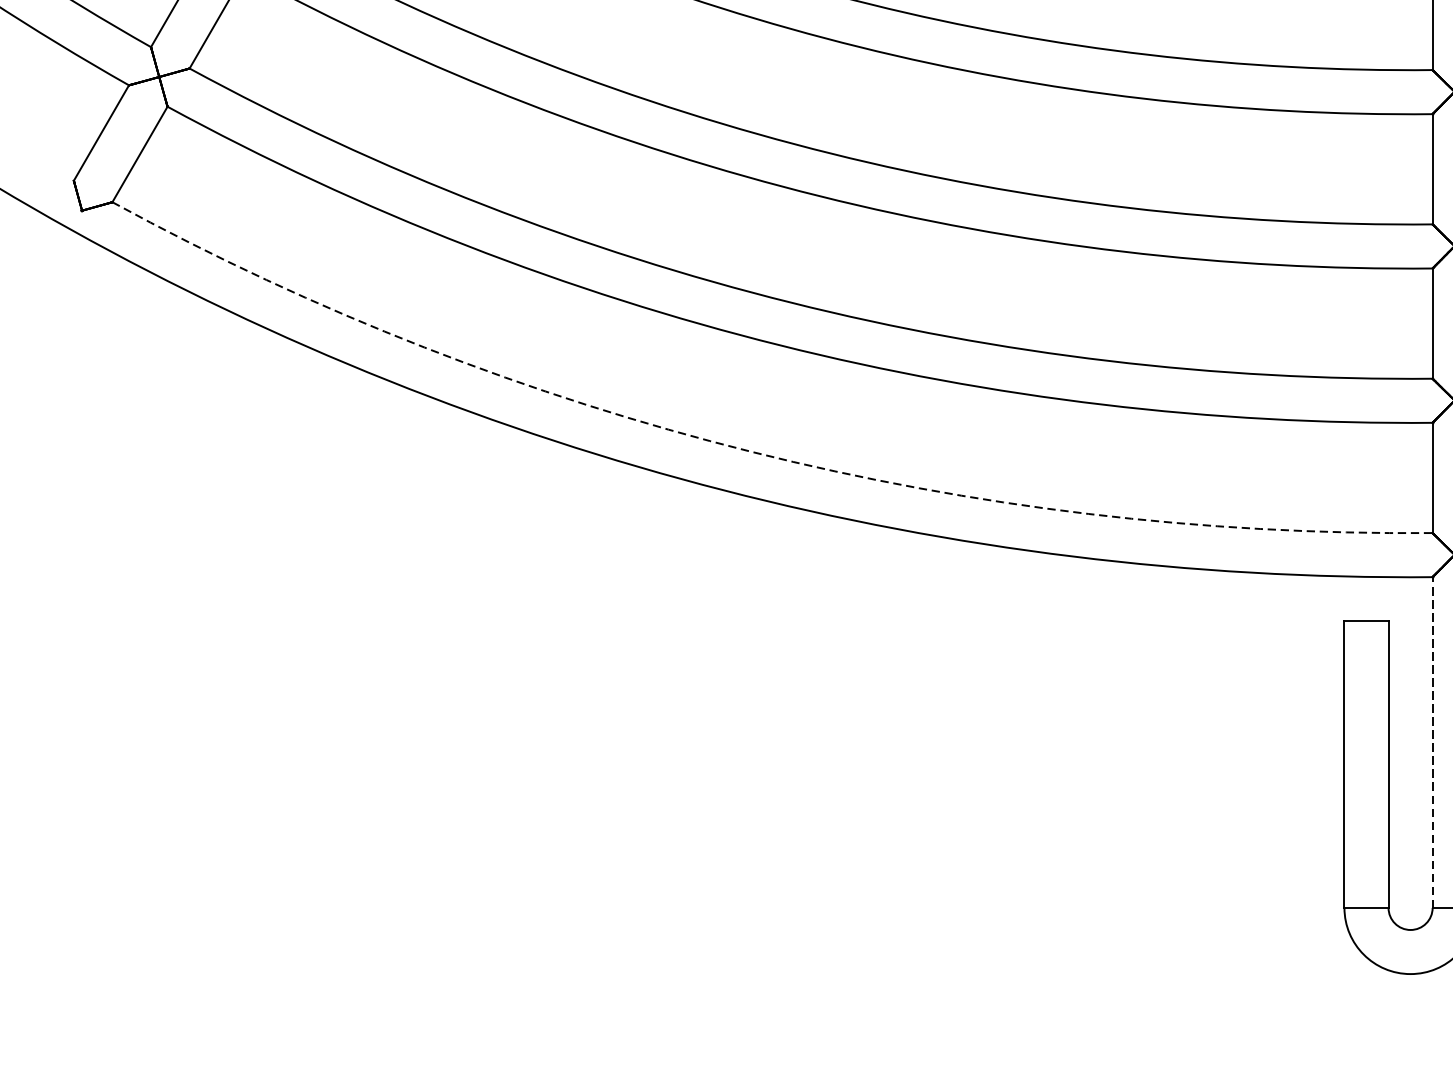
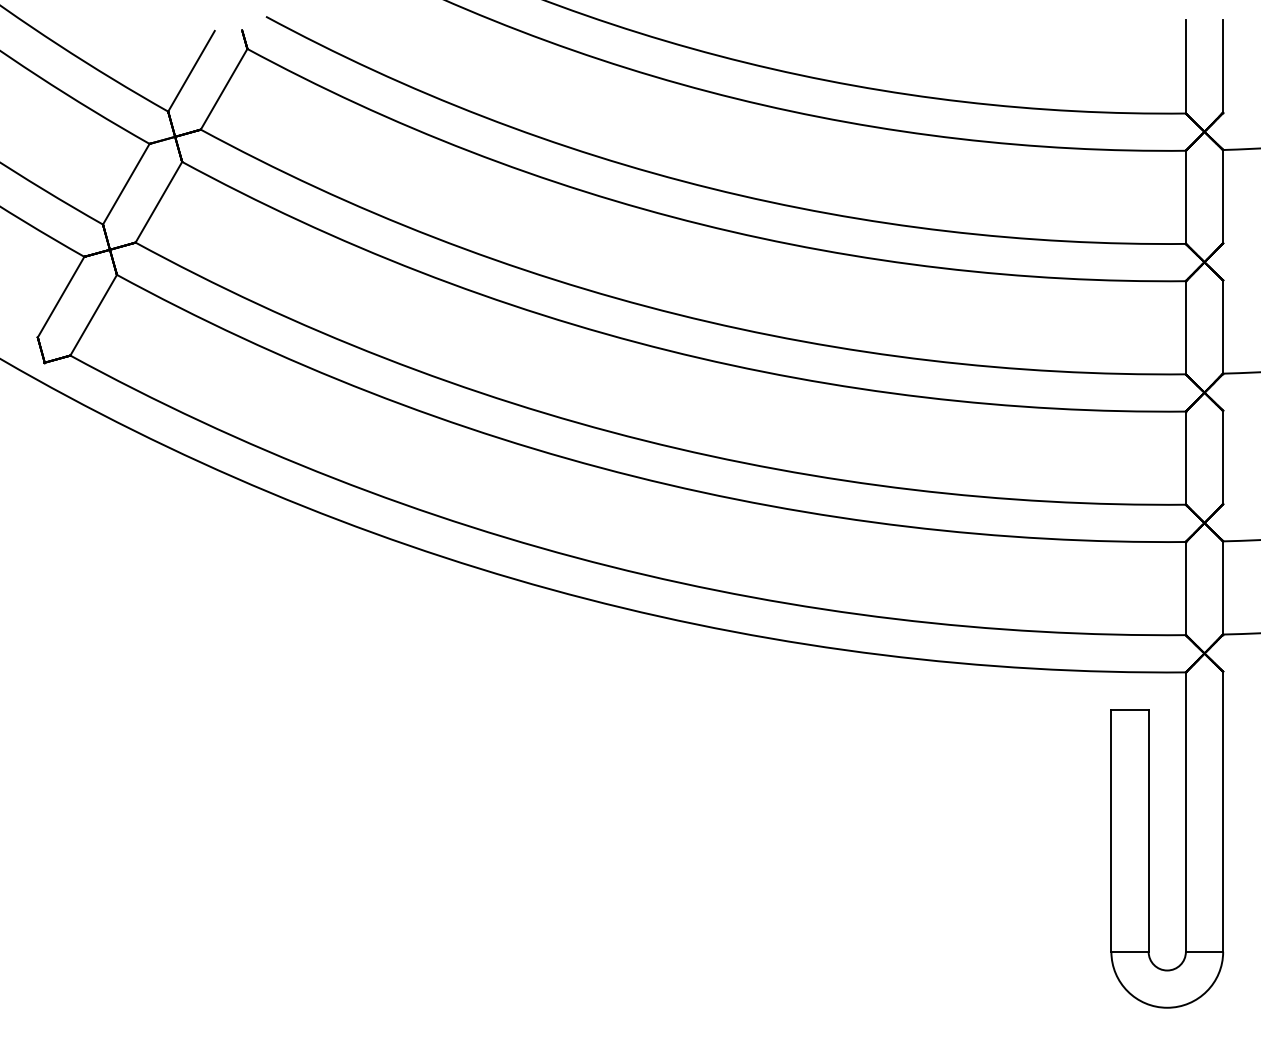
arc: (751, 451) -> (610, 566), dashed -> solid
line: (1432, 742) -> (1185, 812), dashed -> solid

